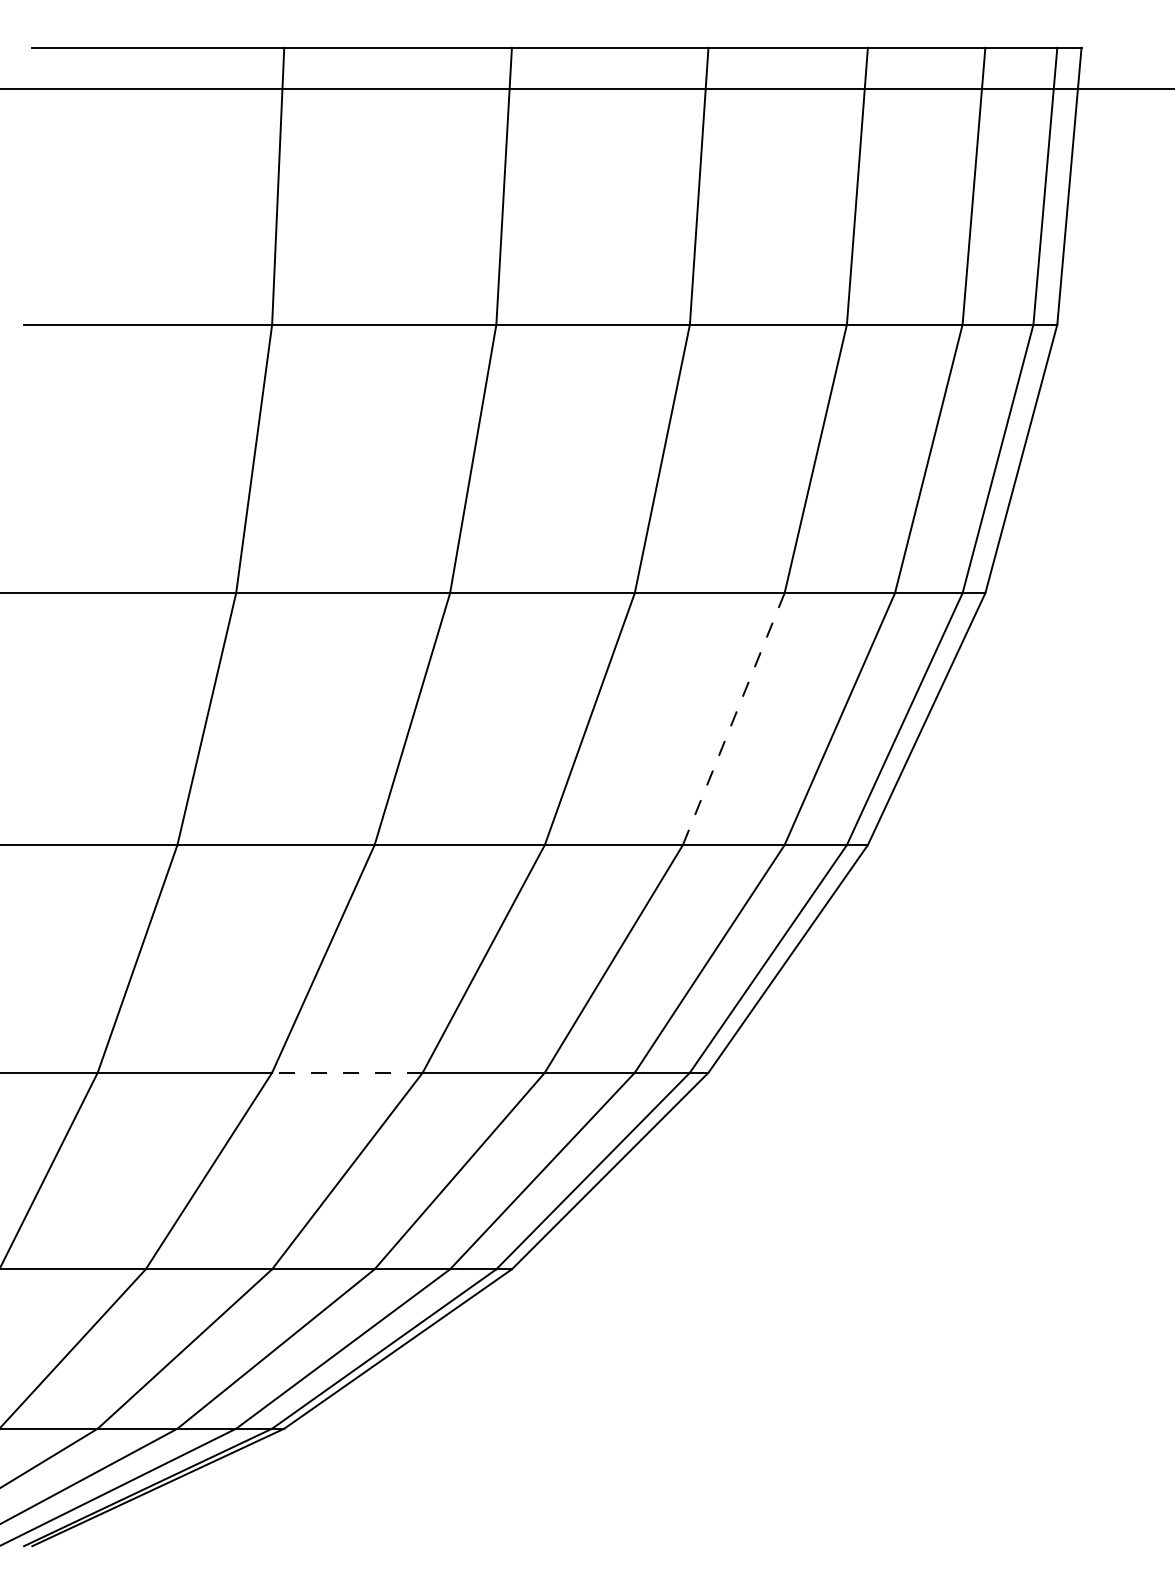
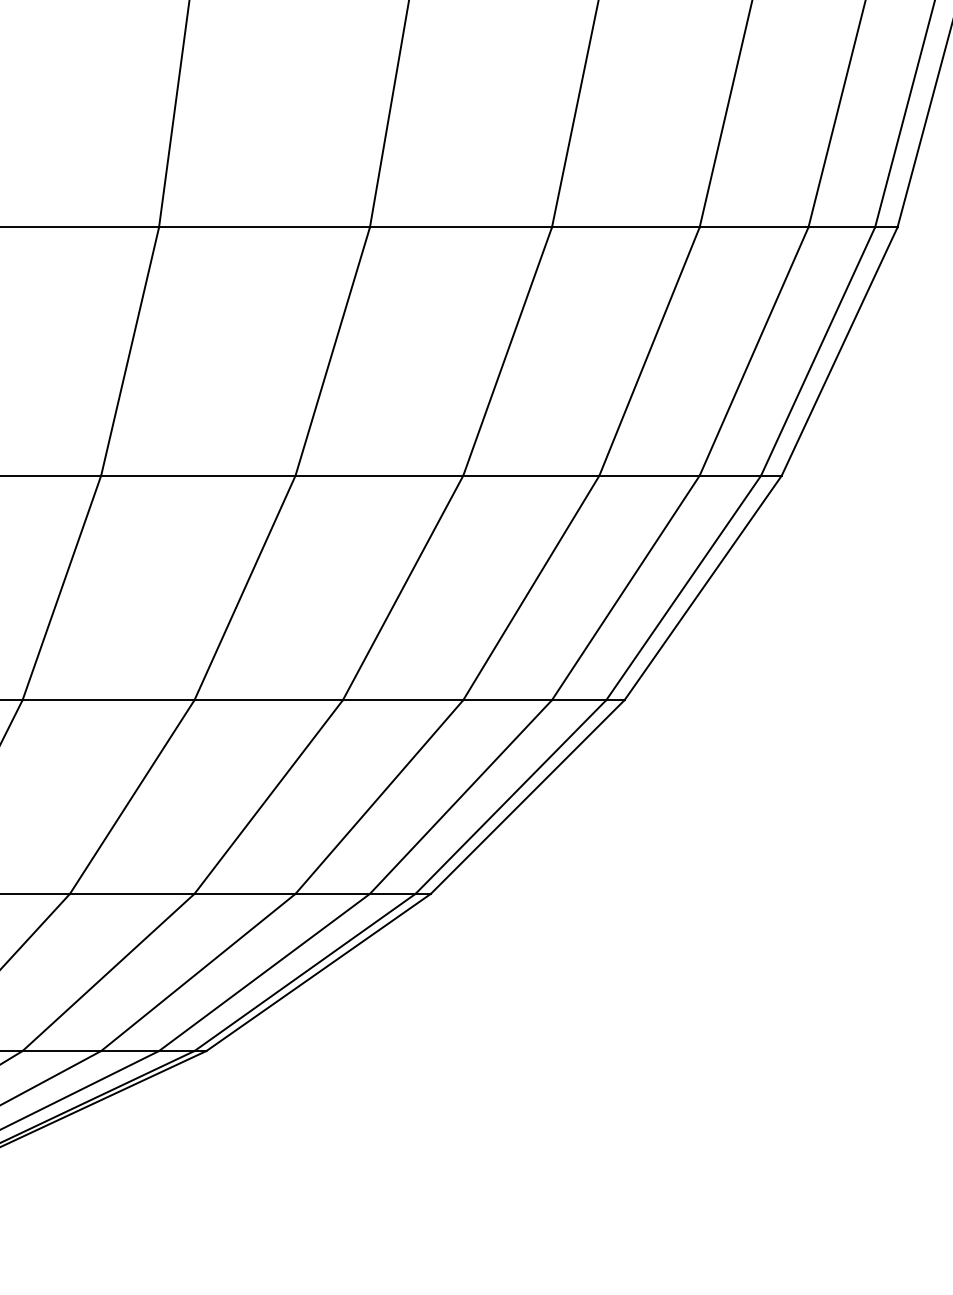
line: (733, 719) -> (649, 351), dashed -> solid
line: (346, 1072) -> (267, 699), dashed -> solid

